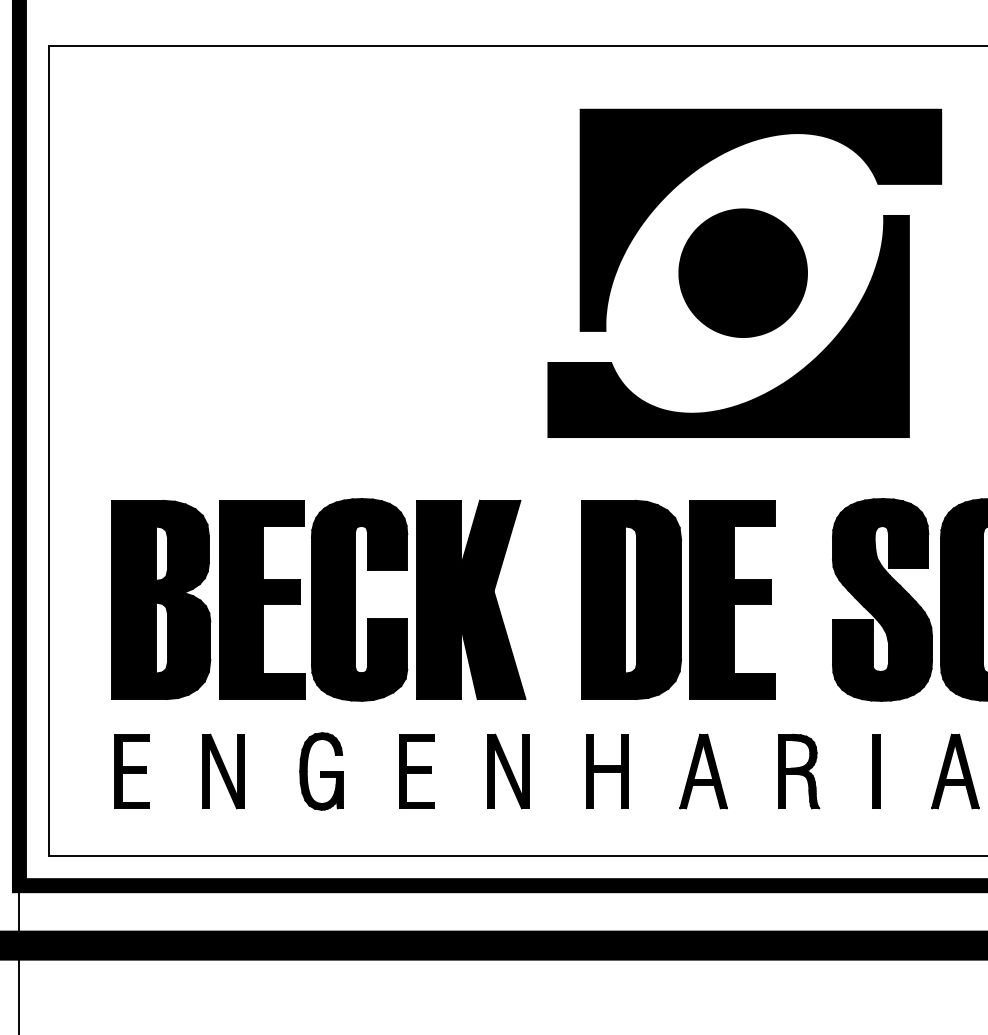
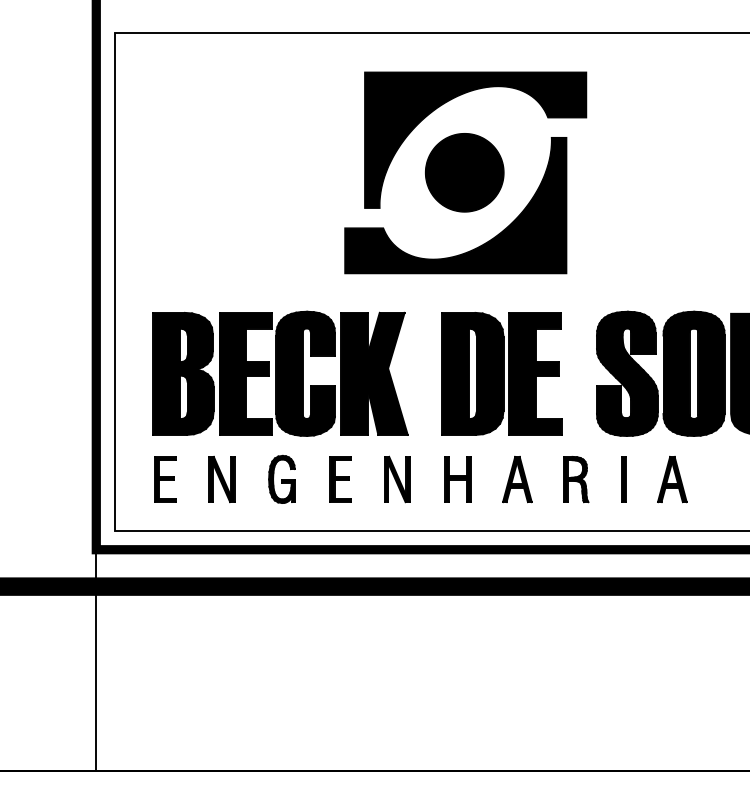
part: (744, 272) -> (465, 172), moved

